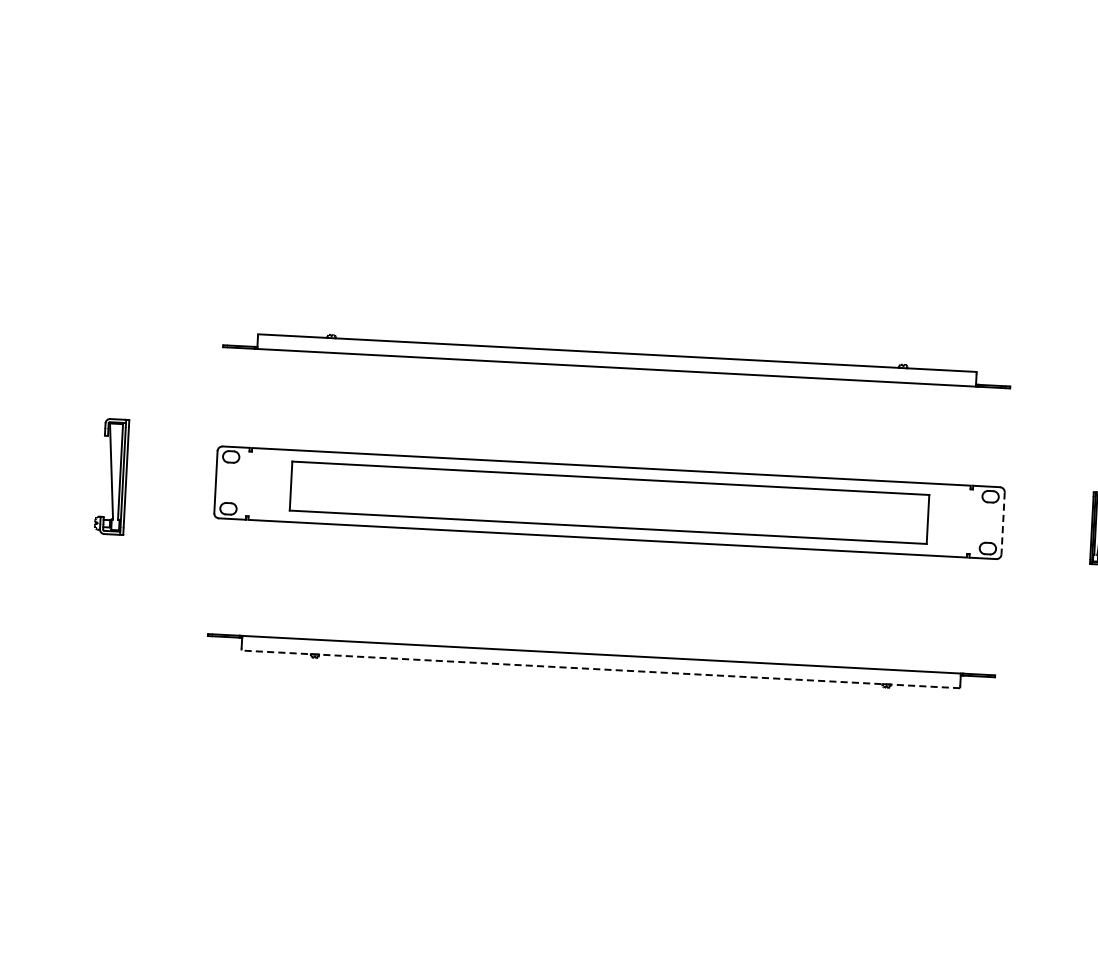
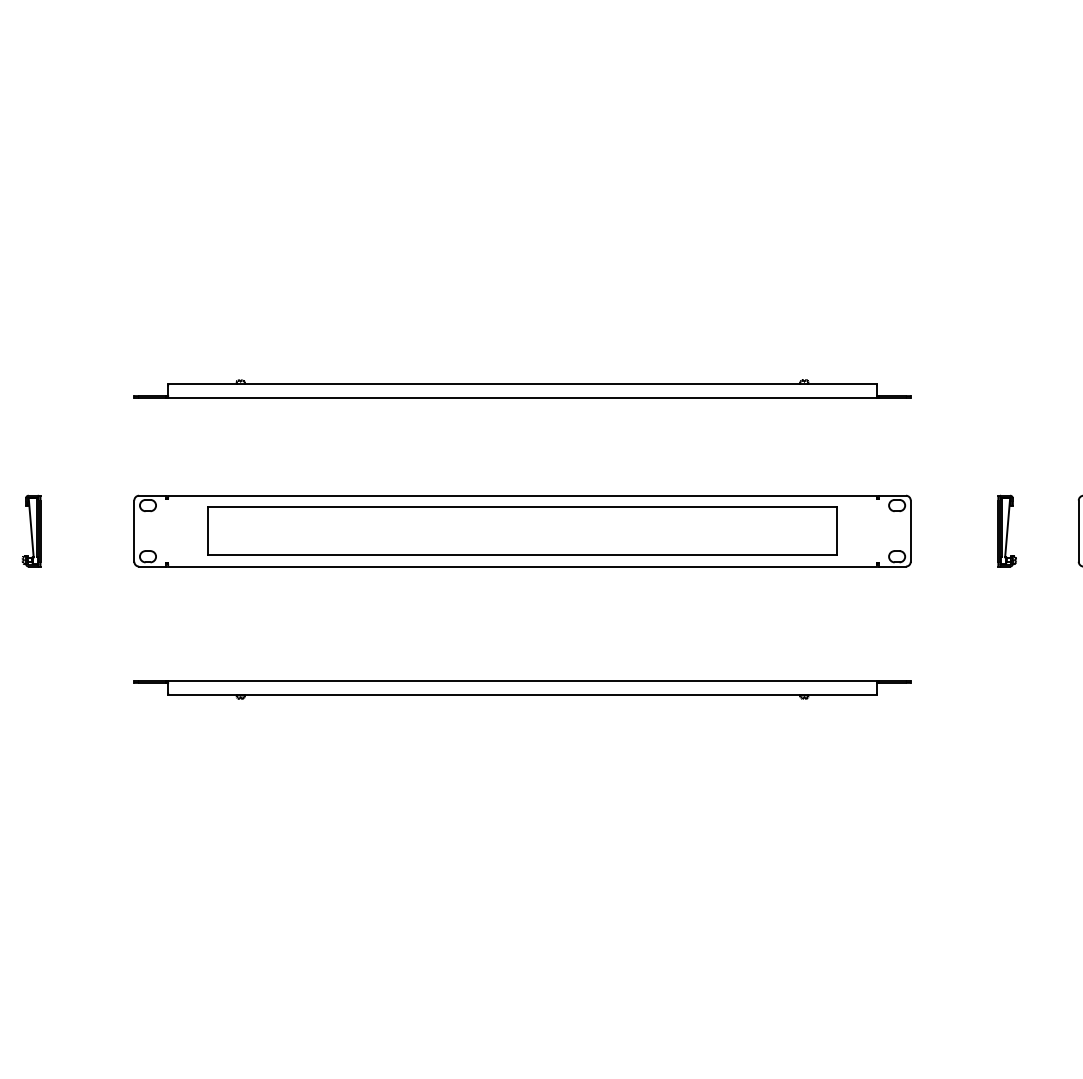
part: (111, 476) -> (31, 530), size x0.62
line: (1002, 523) -> (910, 531), dashed -> solid
line: (600, 669) -> (522, 695), dashed -> solid

